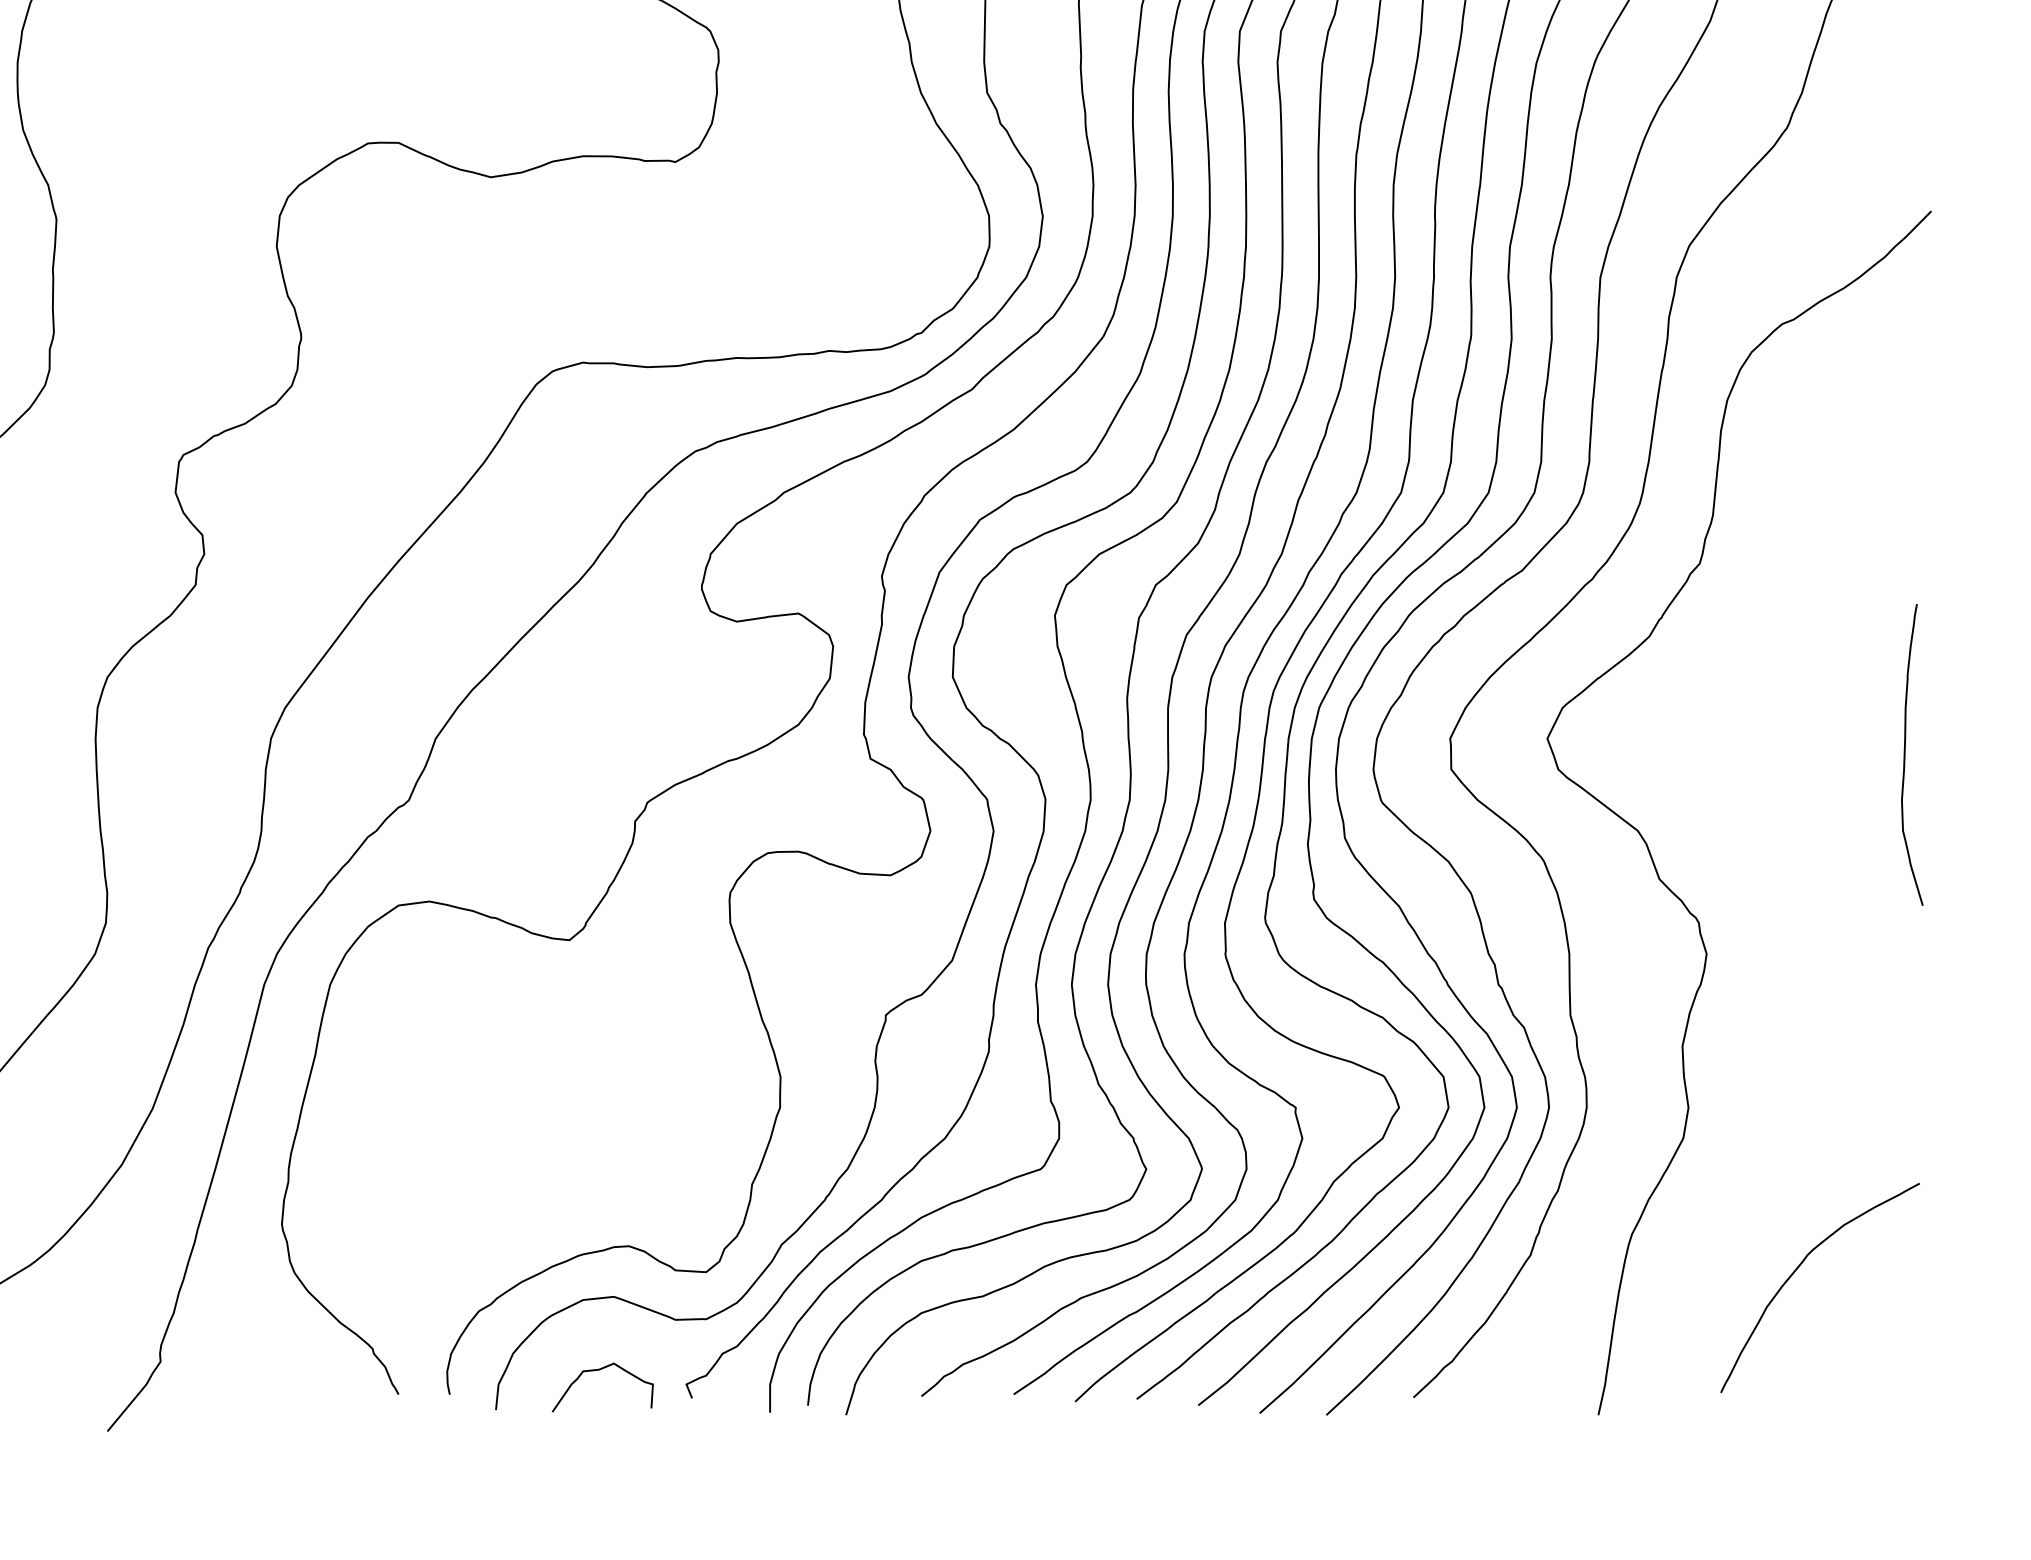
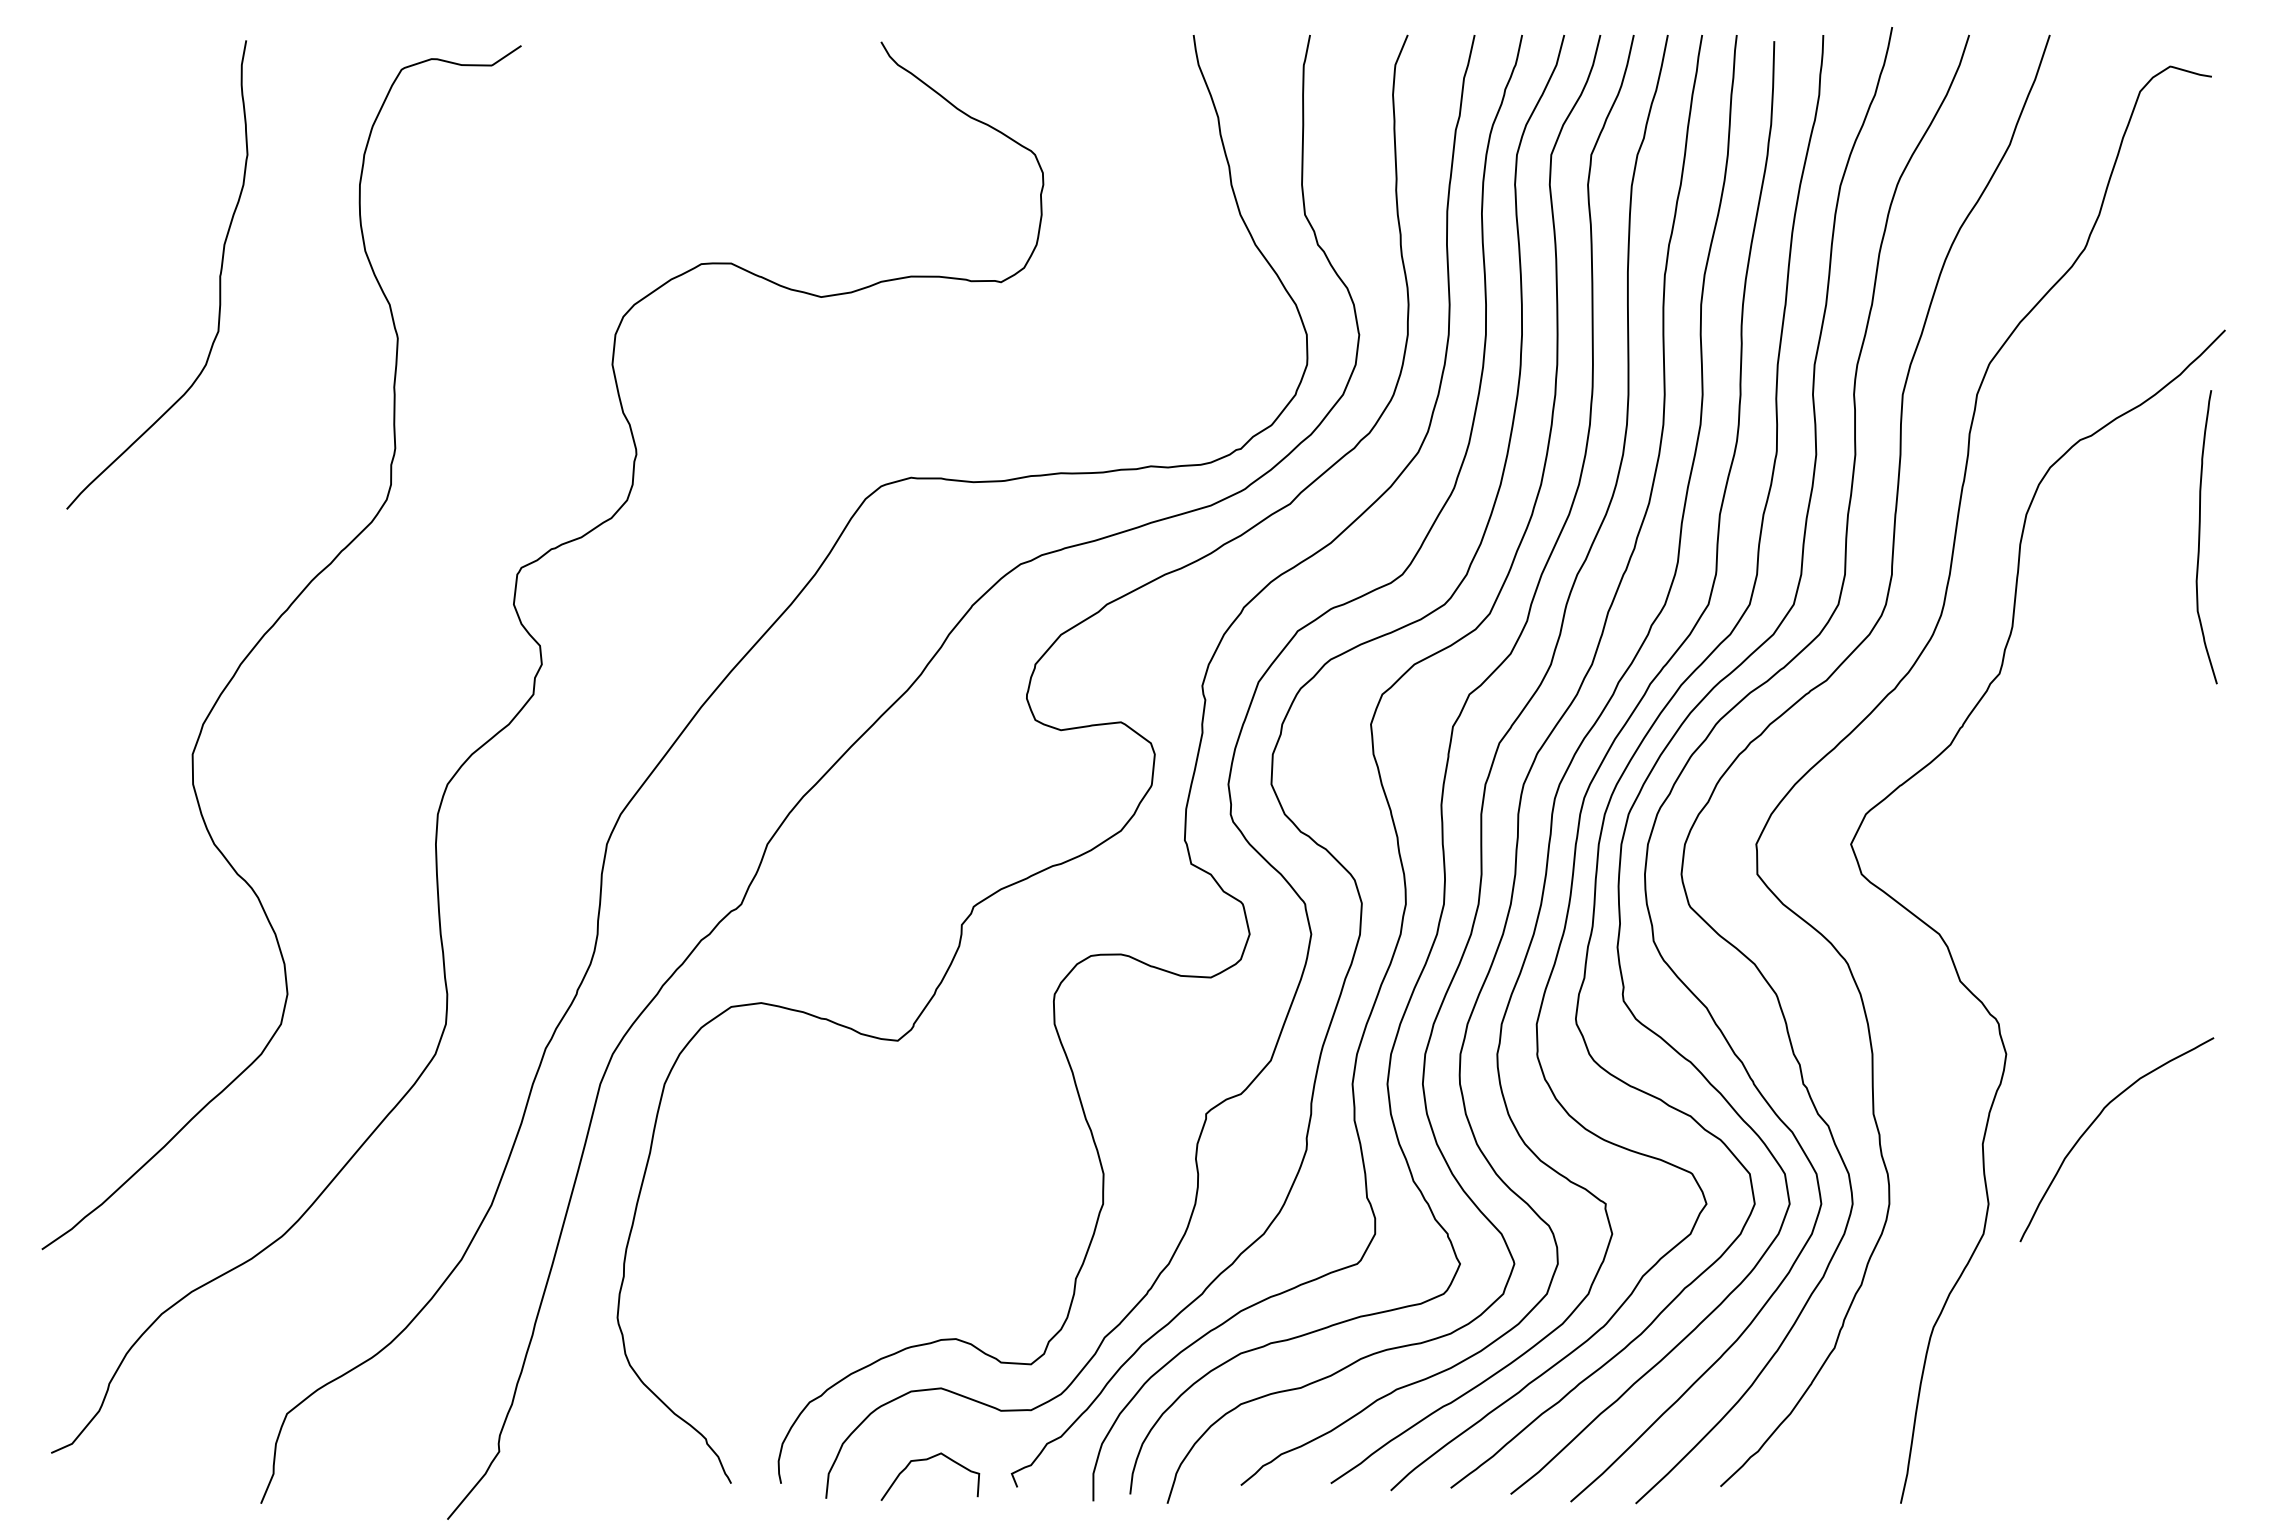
curve: (1905, 755) -> (2200, 537), moved
curve: (1798, 1269) -> (2095, 1121), moved

